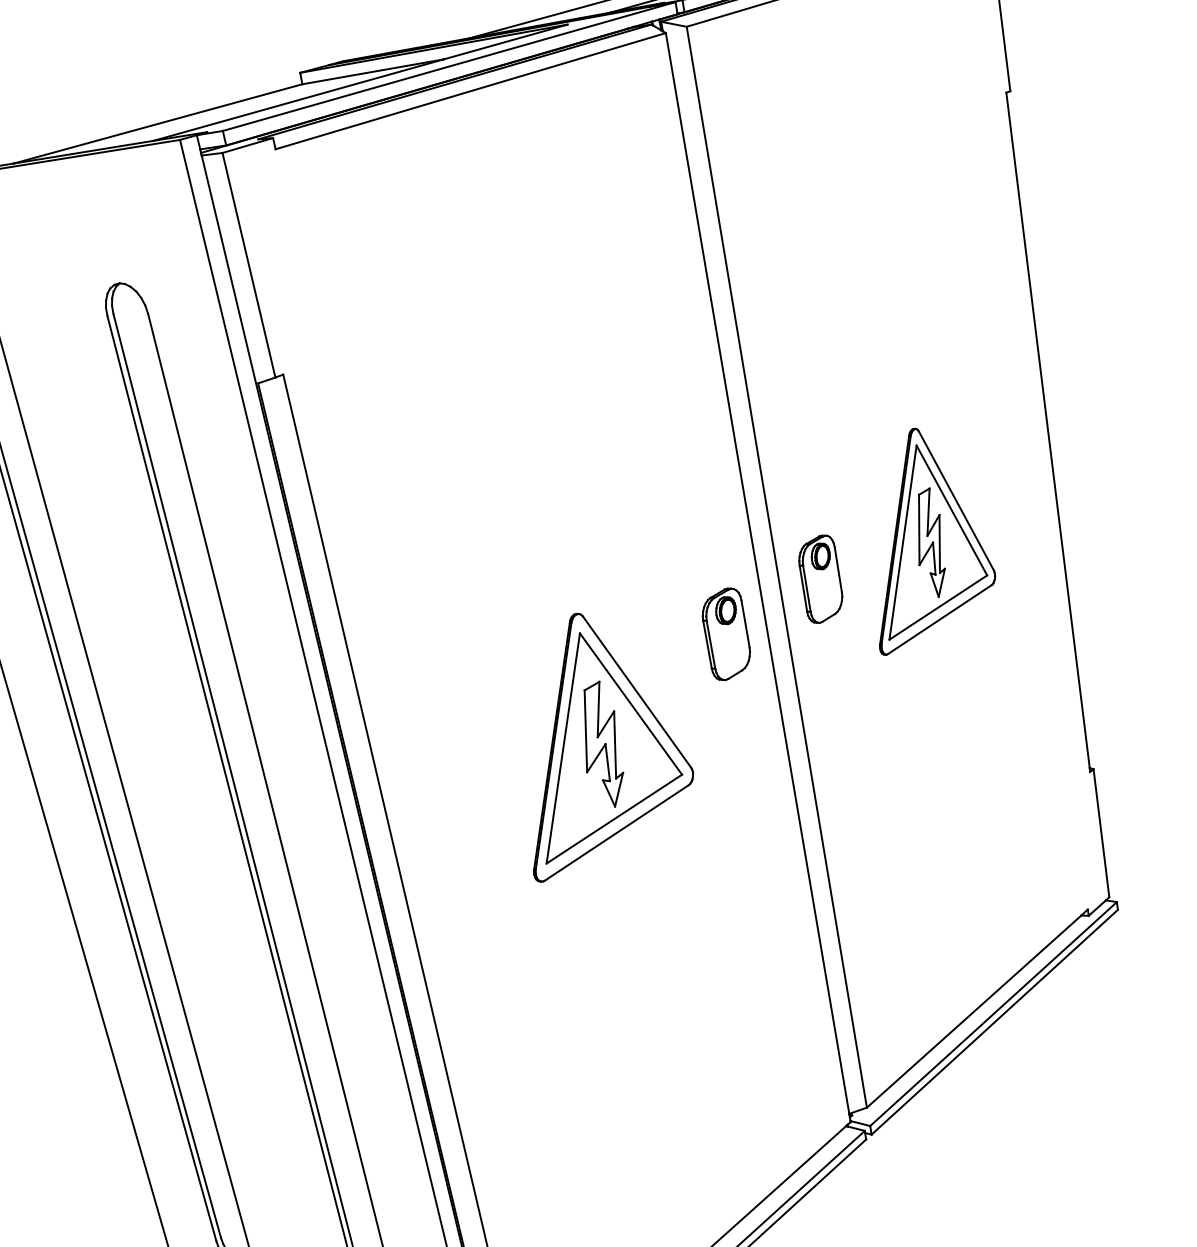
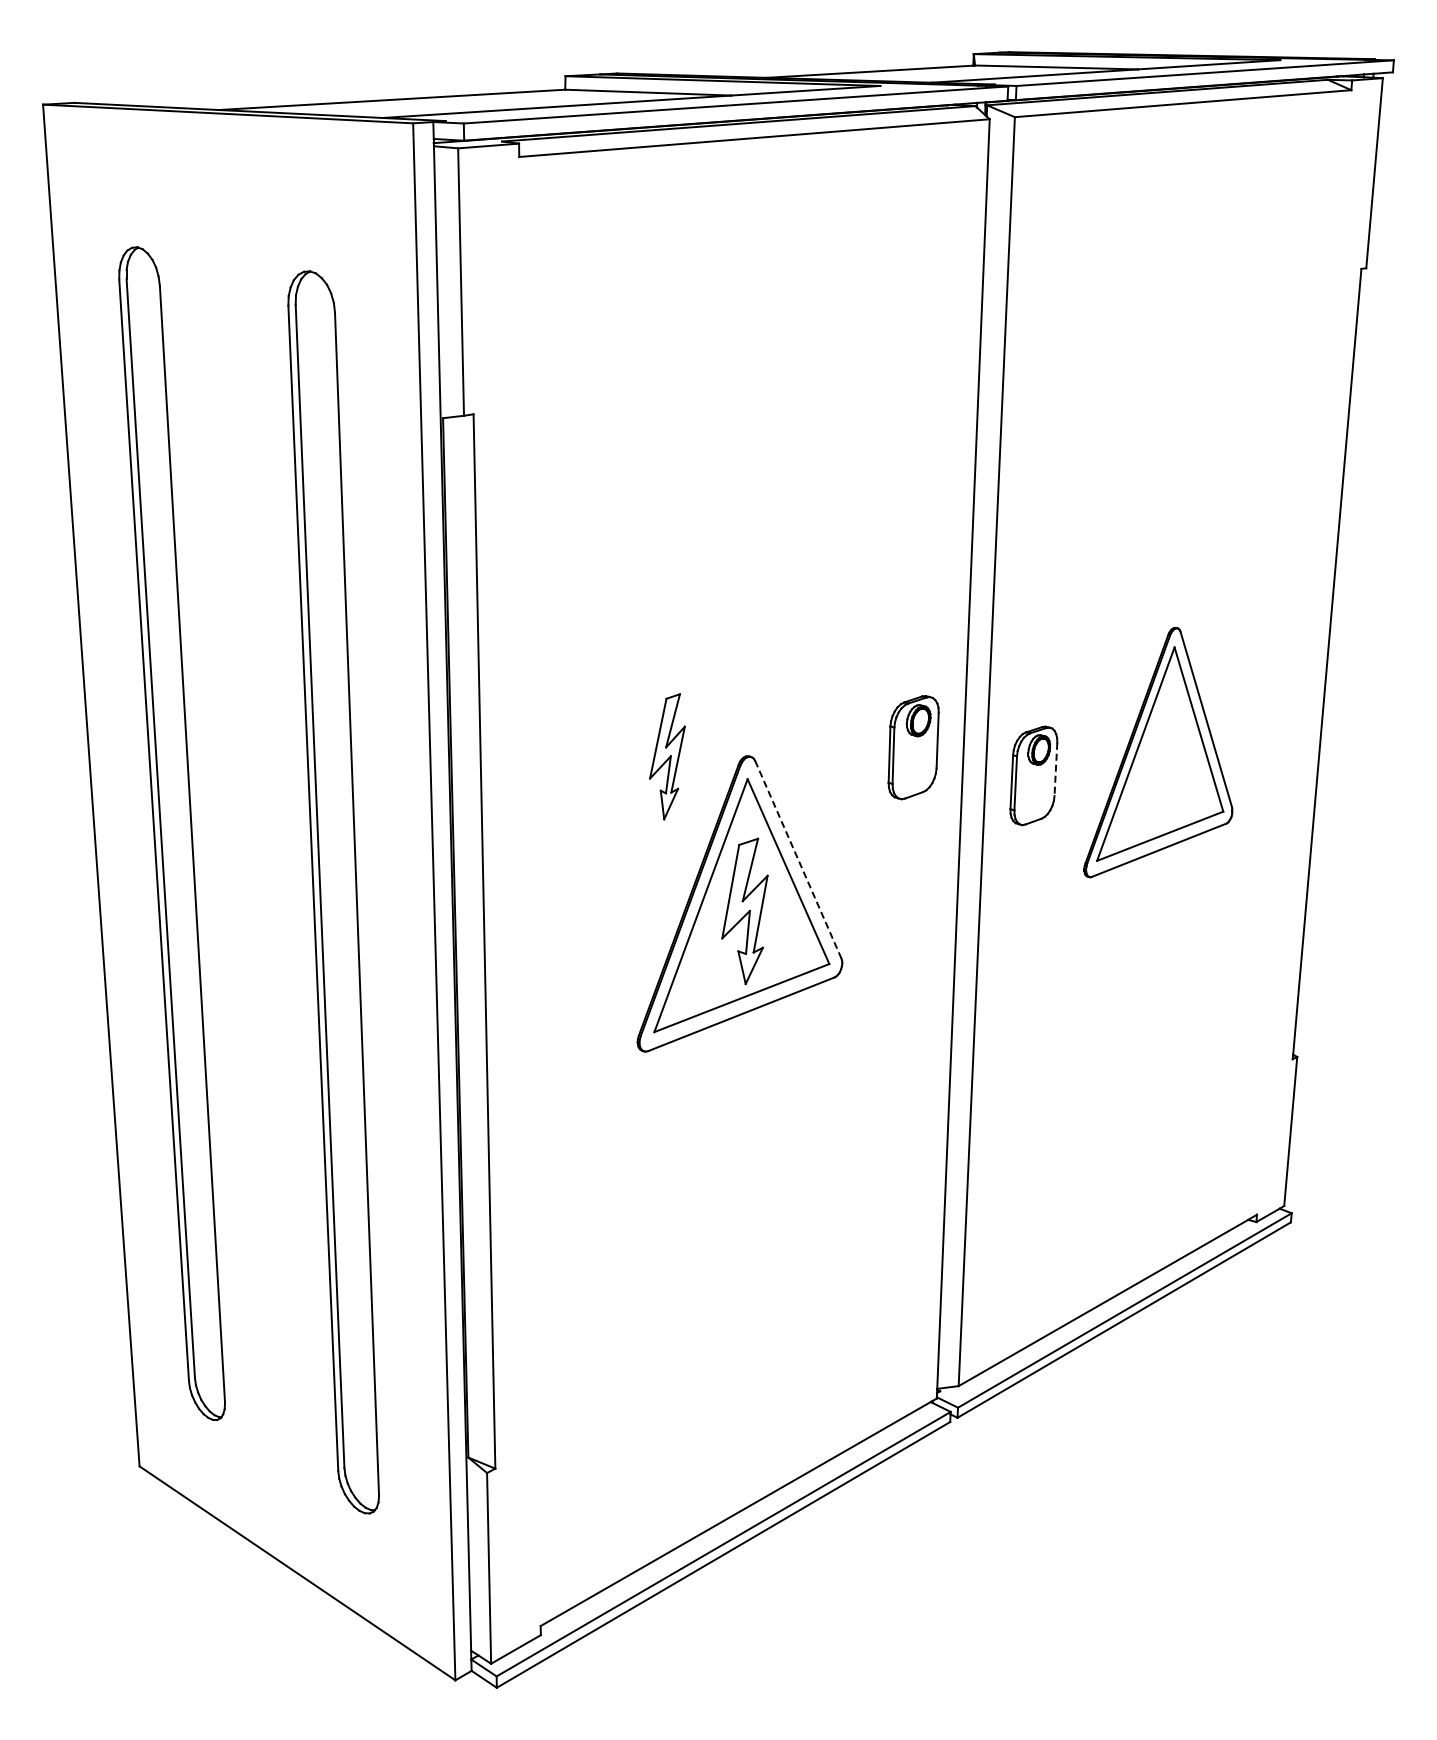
part: (930, 543) -> (667, 756), moved
line: (838, 569) -> (1055, 769), solid -> dashed
part: (726, 634) -> (913, 747), moved
line: (637, 692) -> (798, 859), solid -> dashed

